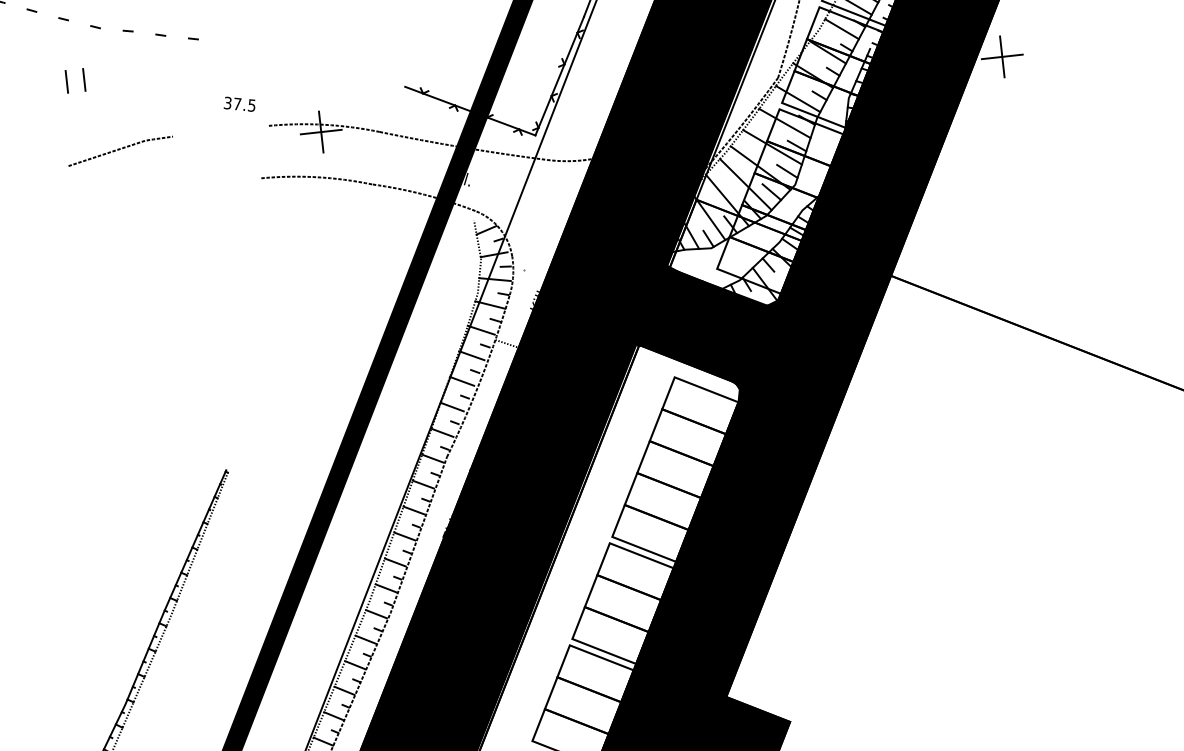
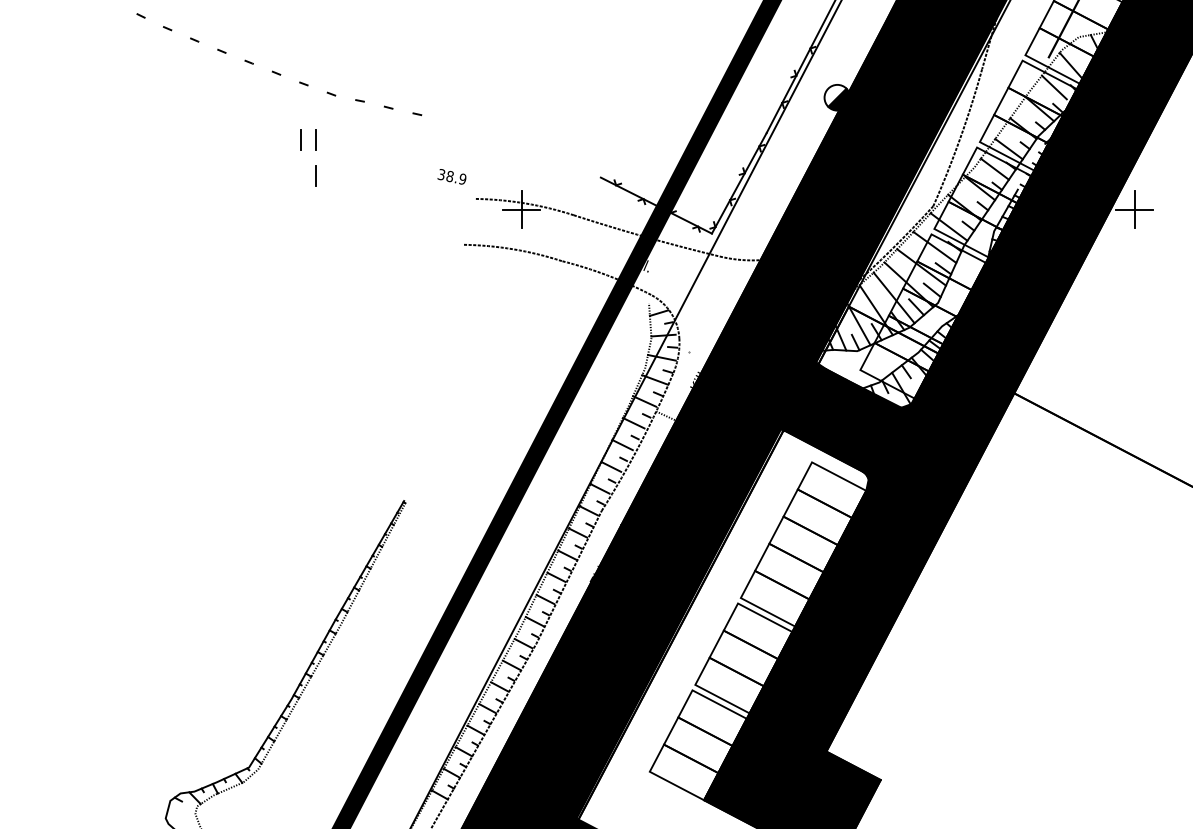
text: (244, 104) -> (456, 177), 37.5 -> 38.9
line: (87, 119) -> (315, 175), added
line: (120, 149) -> (341, 205), removed

